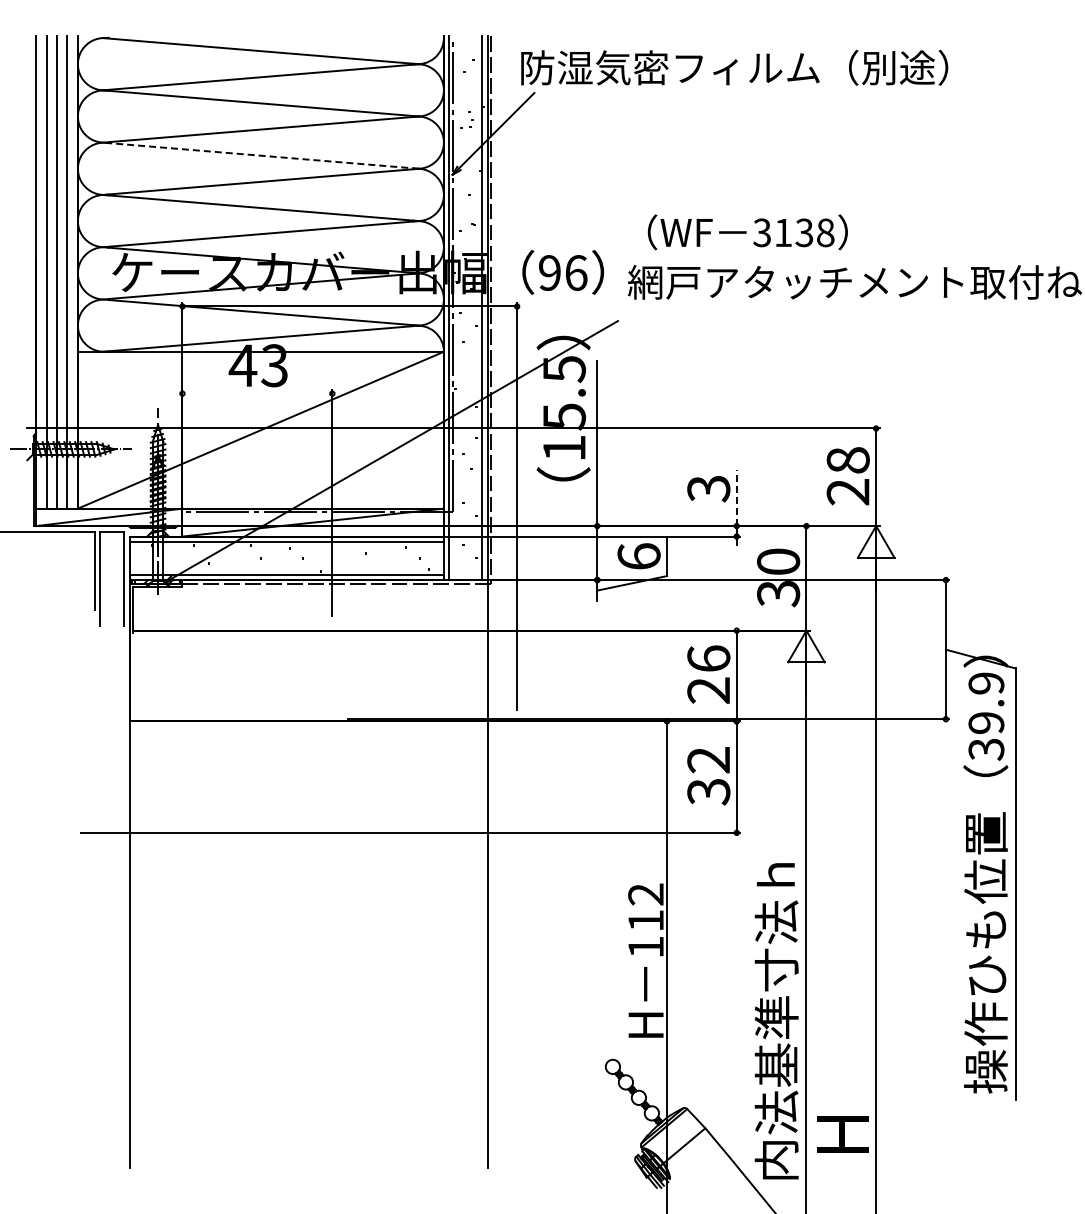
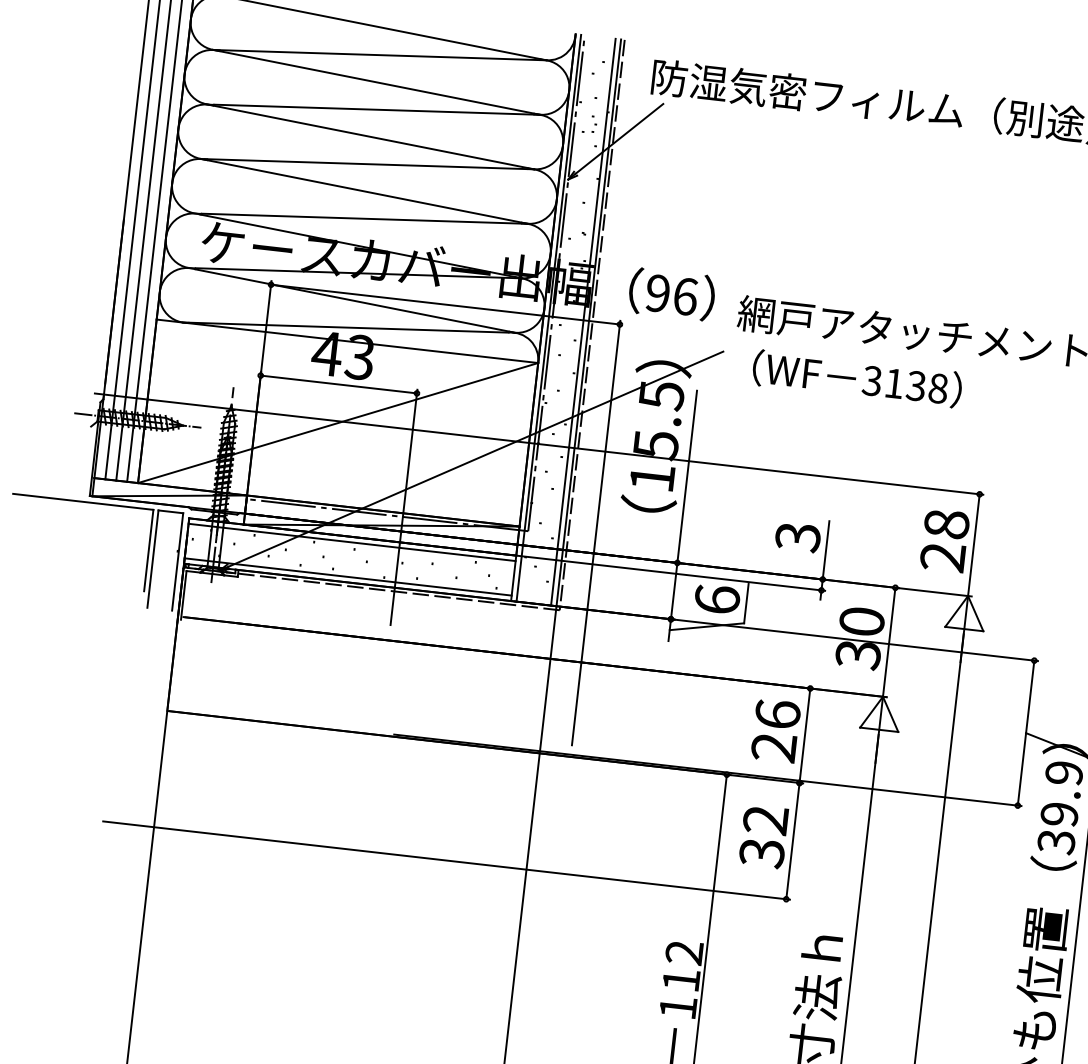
line: (258, 155) -> (368, 136), dashed -> solid
text: (747, 232) -> (856, 378), moved
line: (257, 393) -> (338, 384), added
line: (736, 498) -> (825, 550), dashed -> solid

